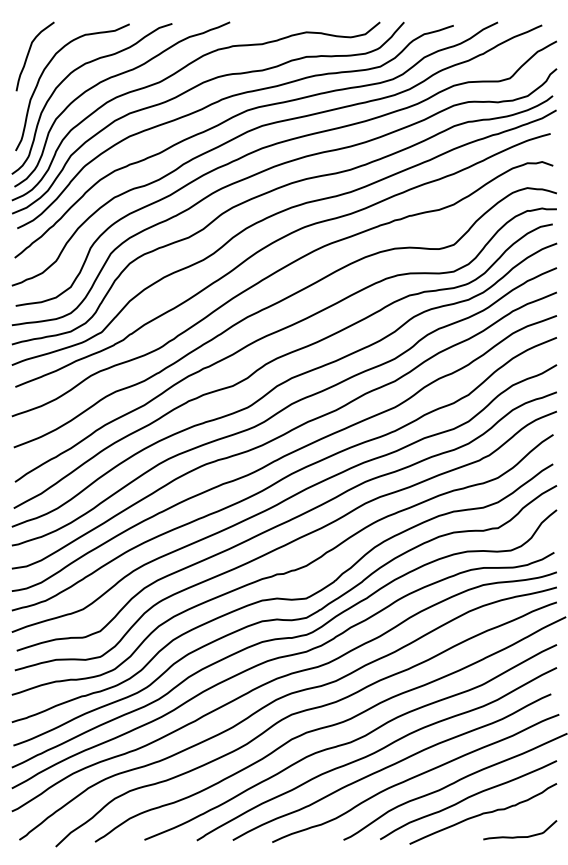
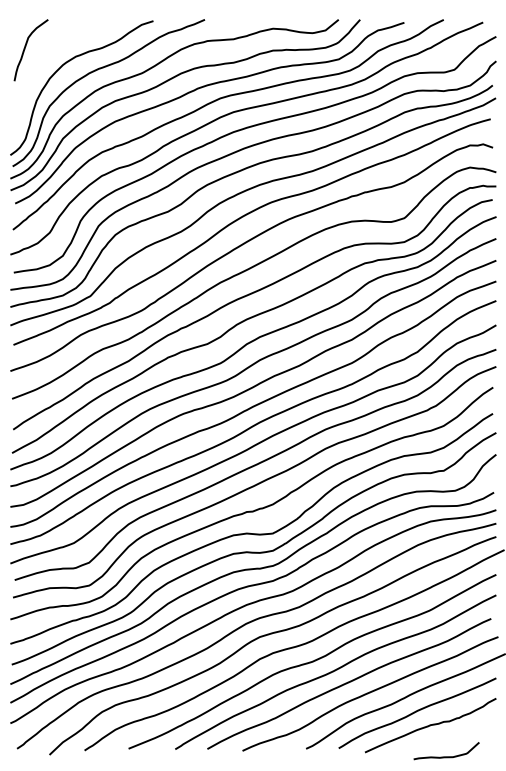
curve: (45, 70) -> (40, 62), removed
curve: (520, 836) -> (446, 756), moved

